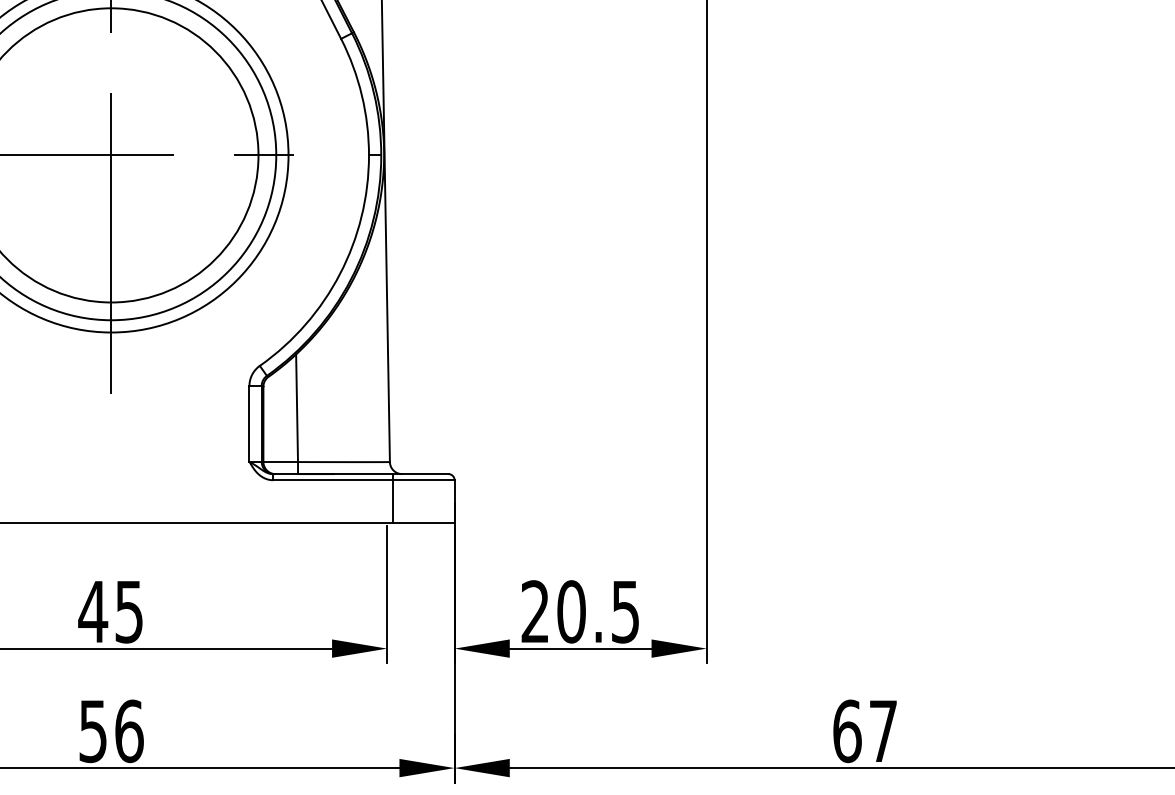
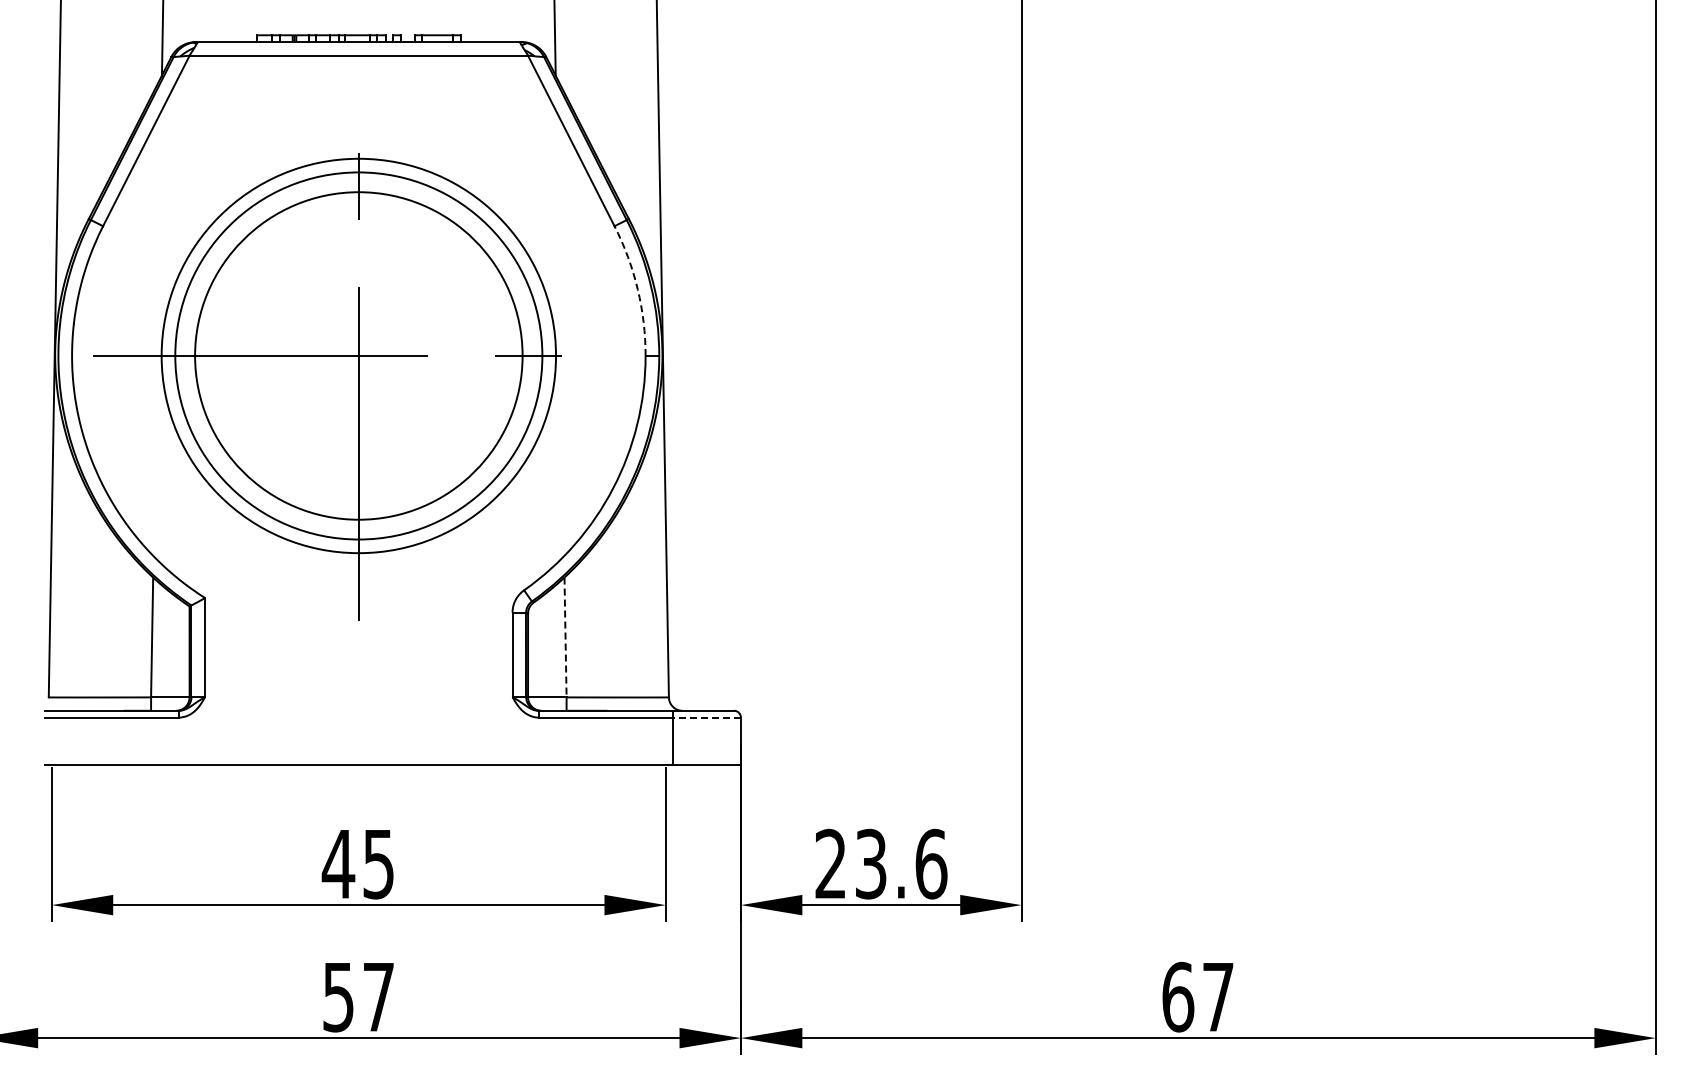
arc: (361, 95) -> (637, 289), solid -> dashed
line: (297, 408) -> (565, 637), solid -> dashed
line: (423, 480) -> (706, 717), solid -> dashed
text: (598, 611) -> (901, 863), 20.5 -> 23.6
text: (129, 730) -> (378, 996), 56 -> 57

